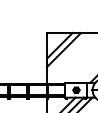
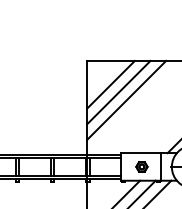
line: (67, 53) -> (125, 98), added

